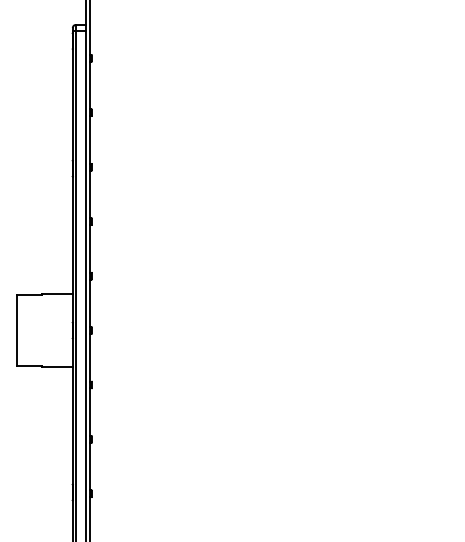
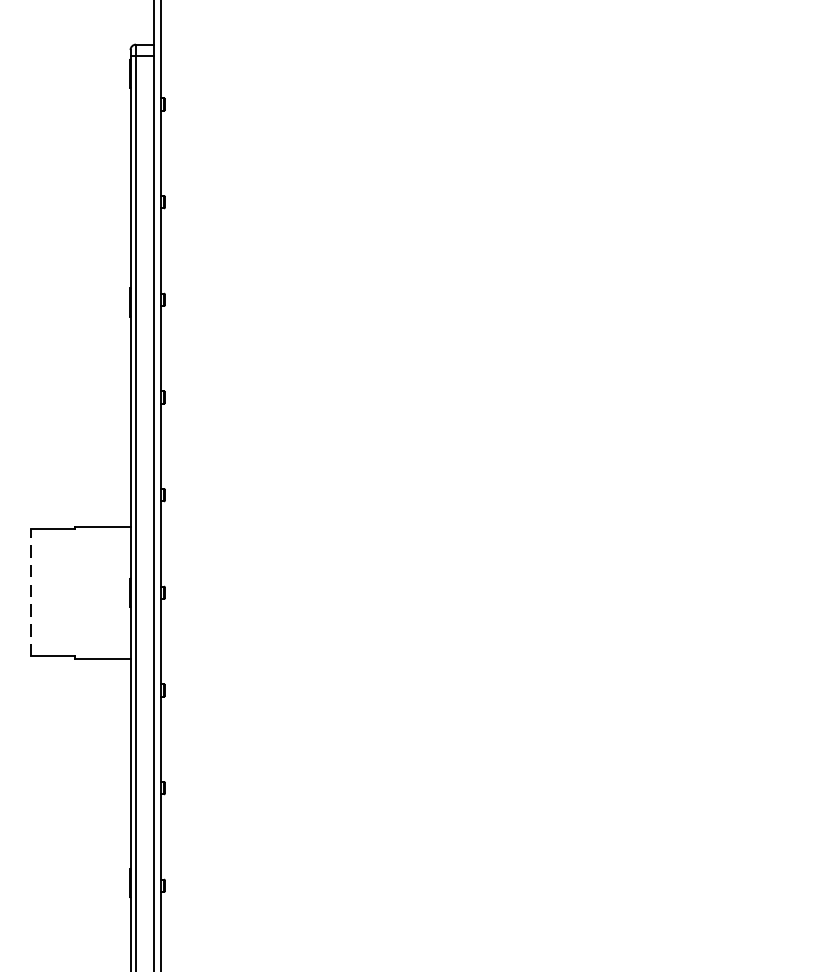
line: (17, 330) -> (31, 592), solid -> dashed

